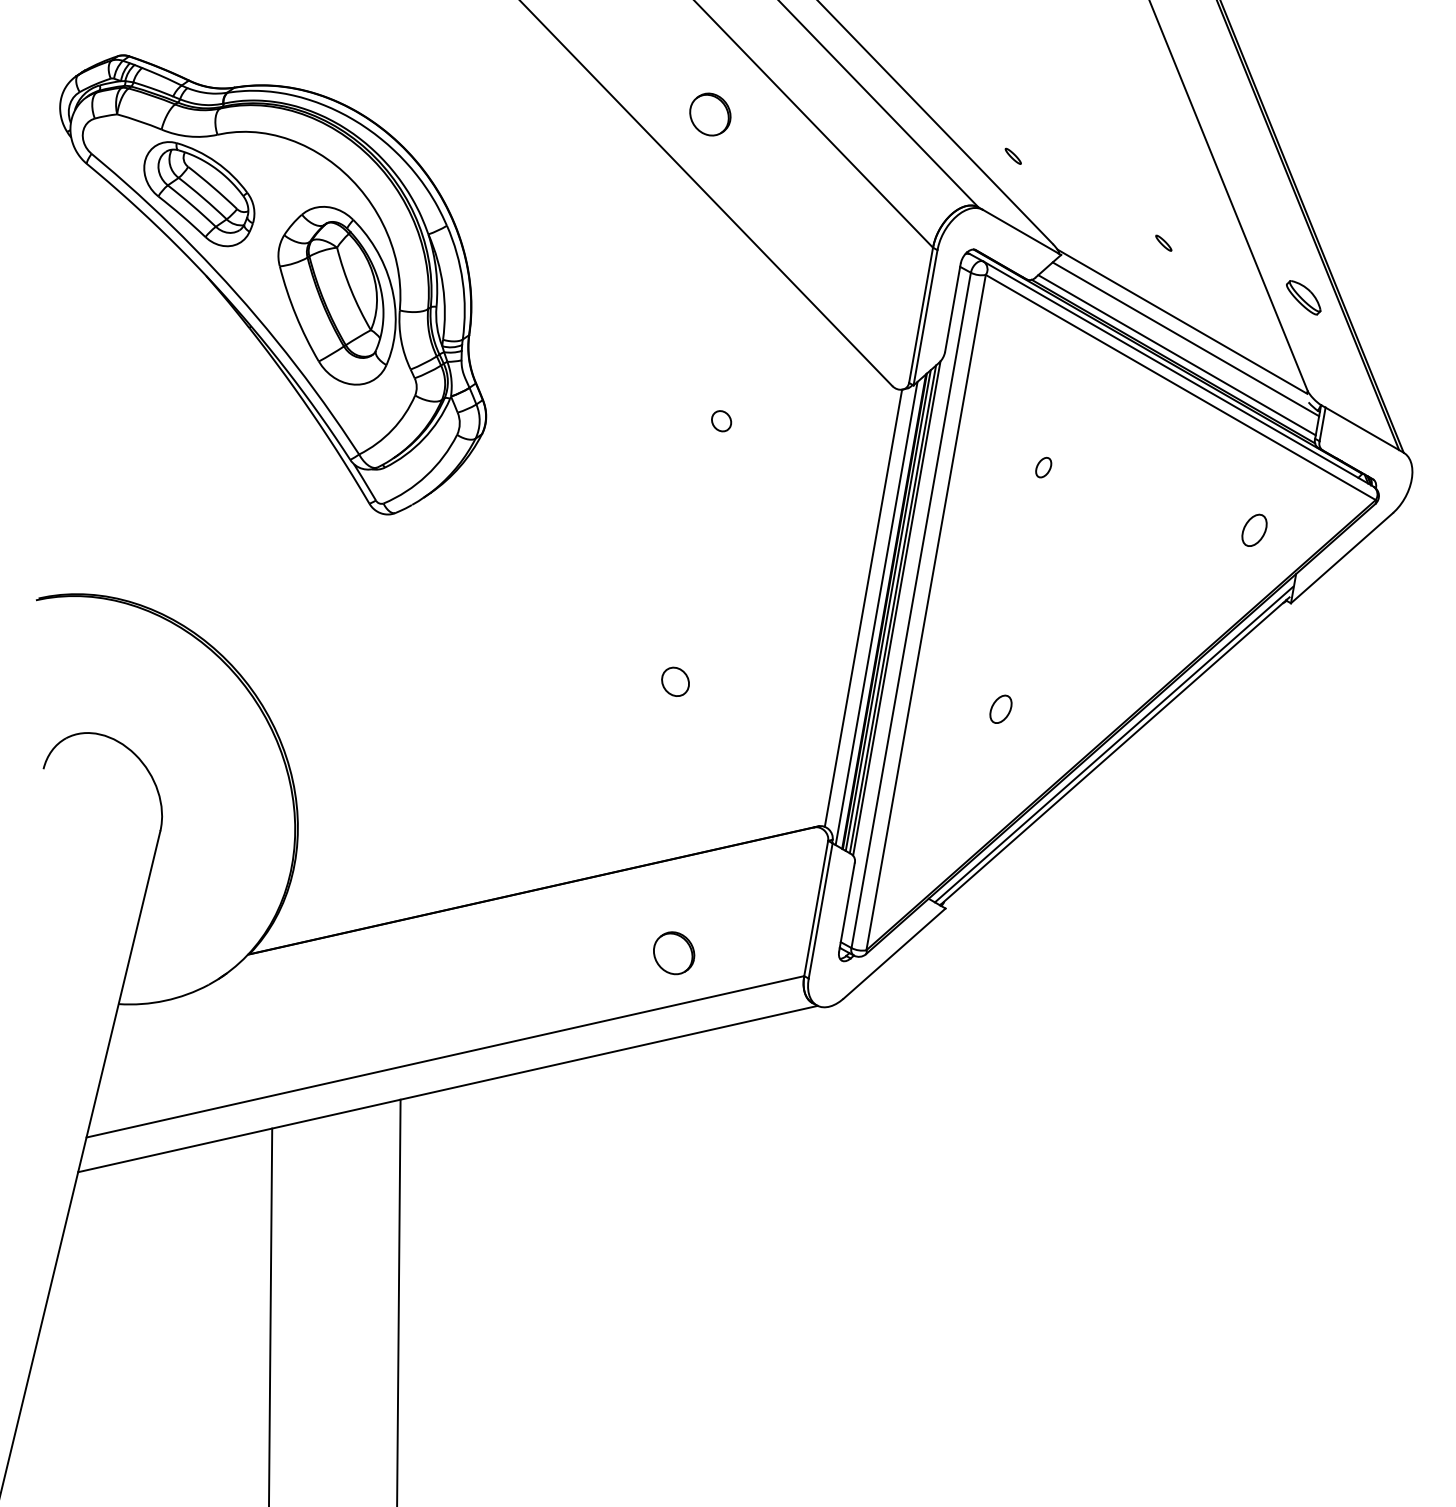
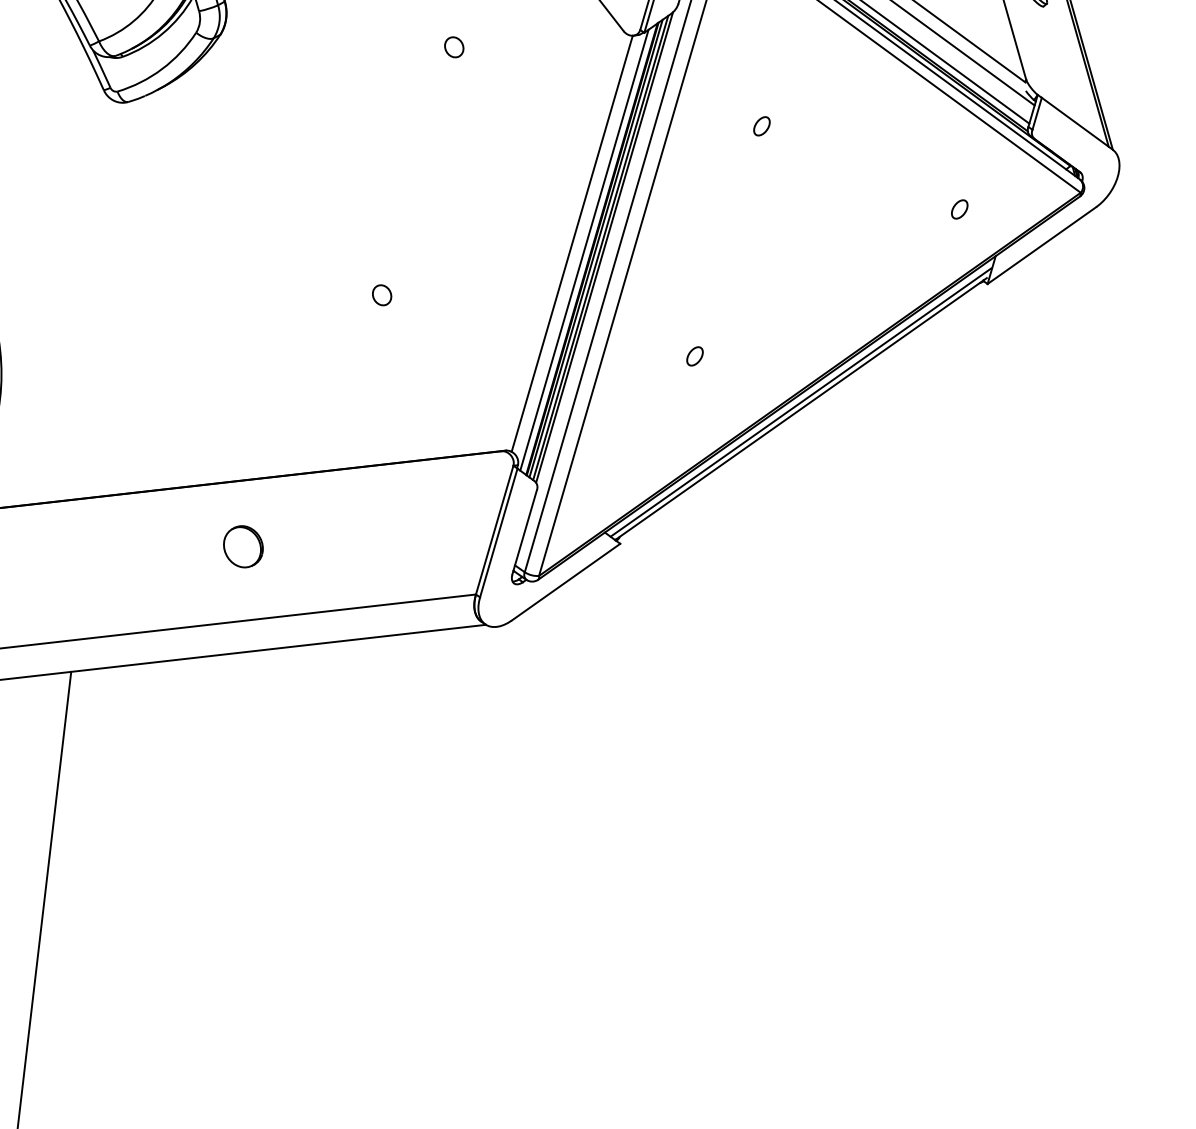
part: (1253, 530) -> (958, 209), size x0.62
part: (675, 681) -> (382, 295), size x0.71
part: (1000, 709) -> (694, 356), size x0.71
part: (674, 953) -> (243, 547), moved

